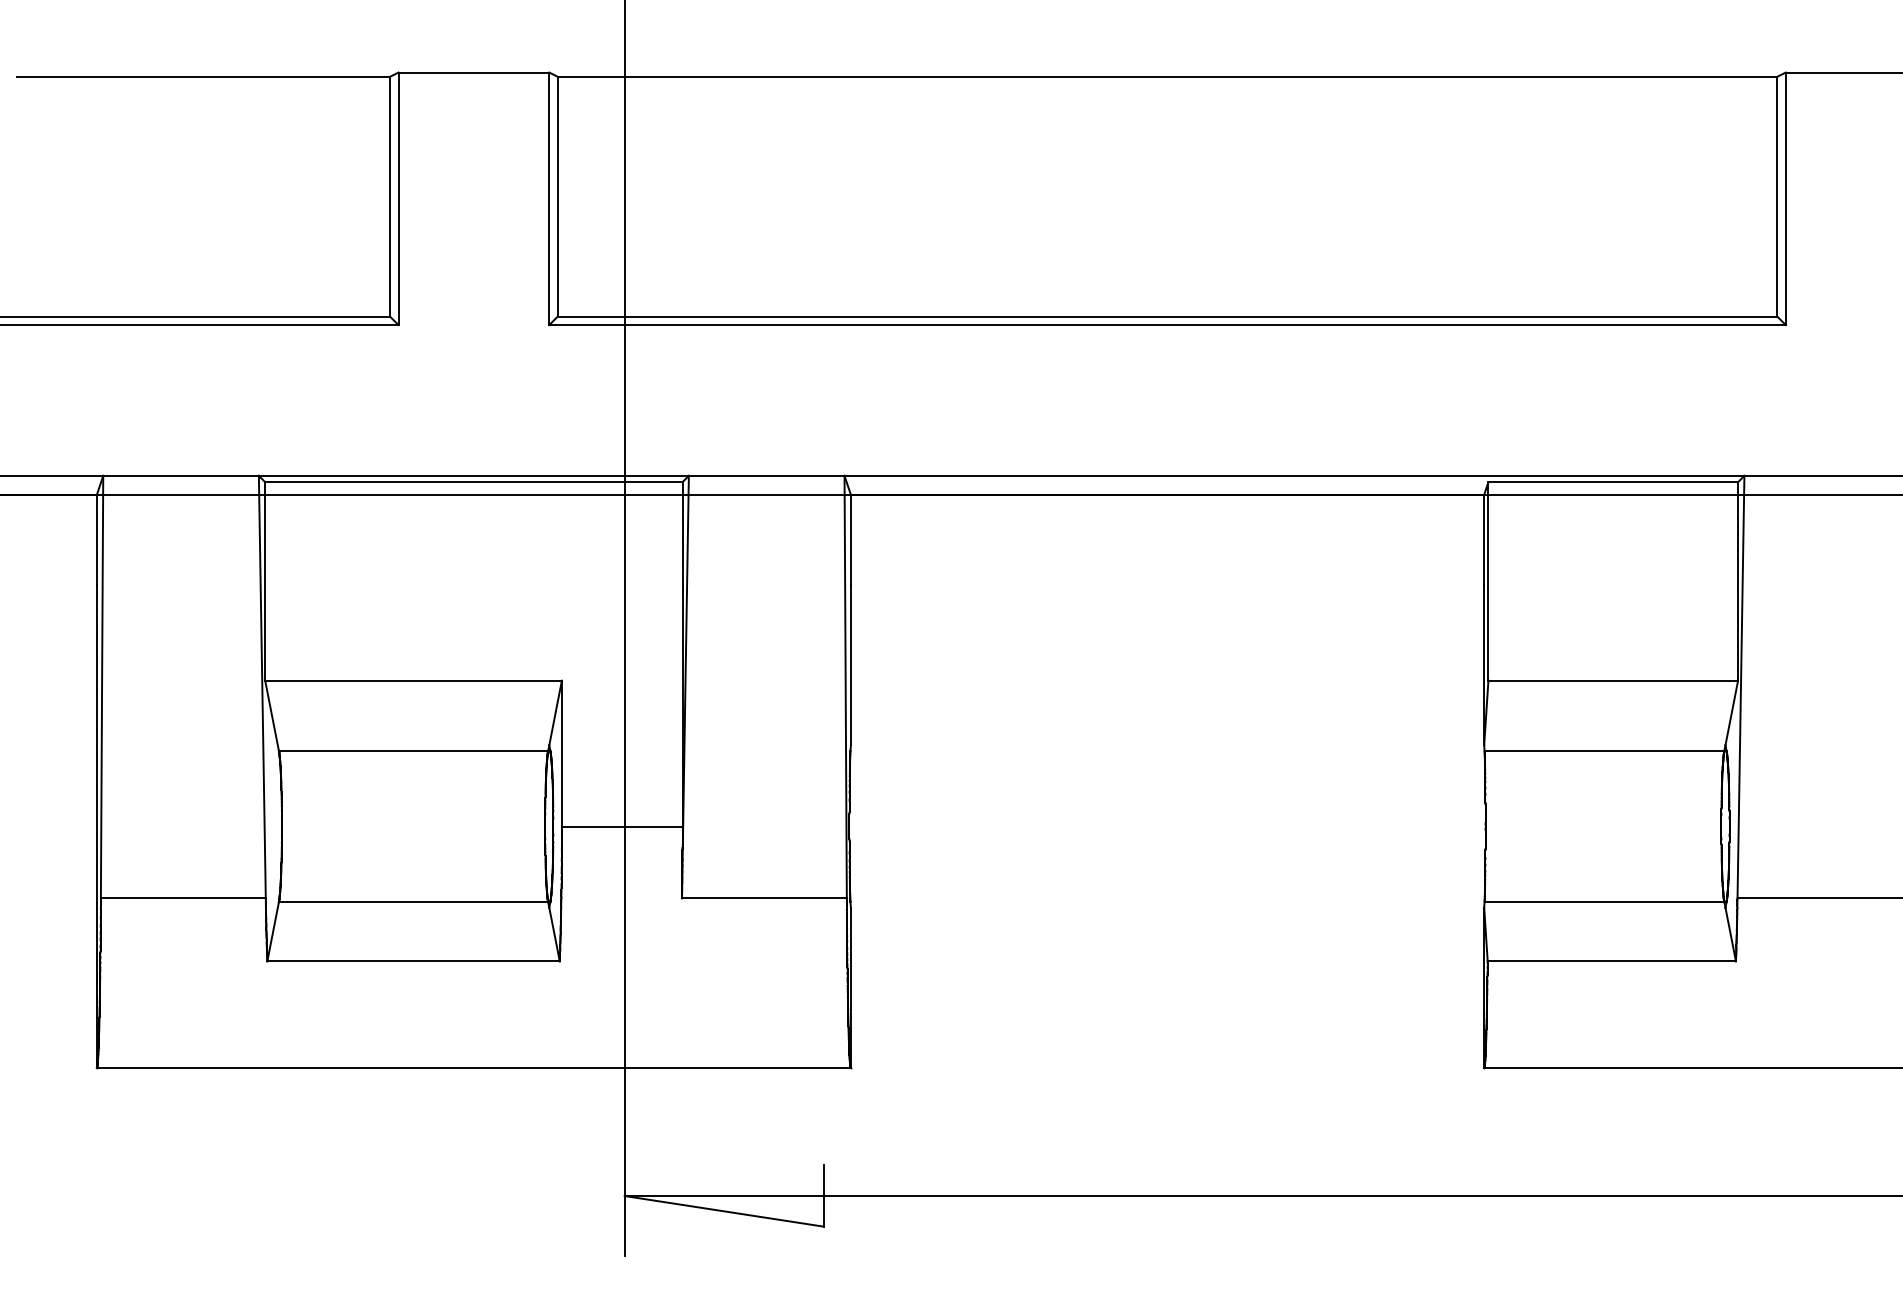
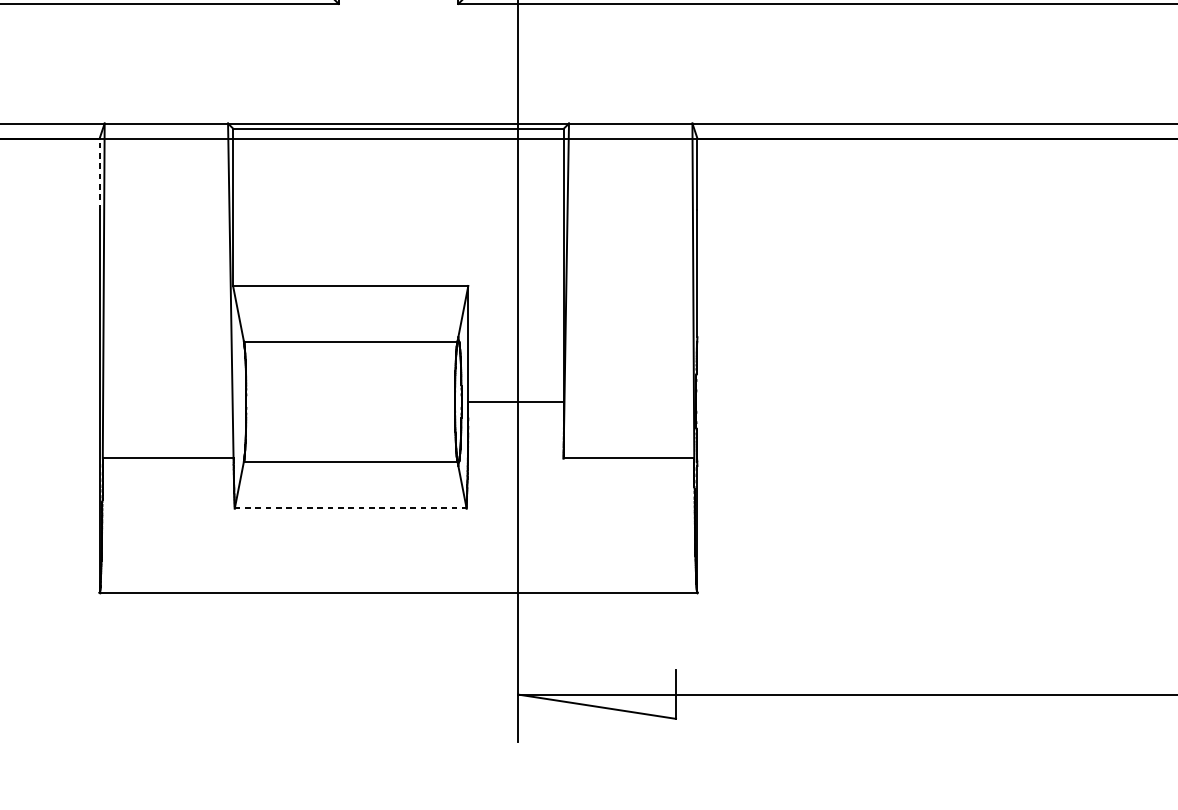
line: (96, 539) -> (99, 174), solid -> dashed
line: (414, 961) -> (351, 508), solid -> dashed

